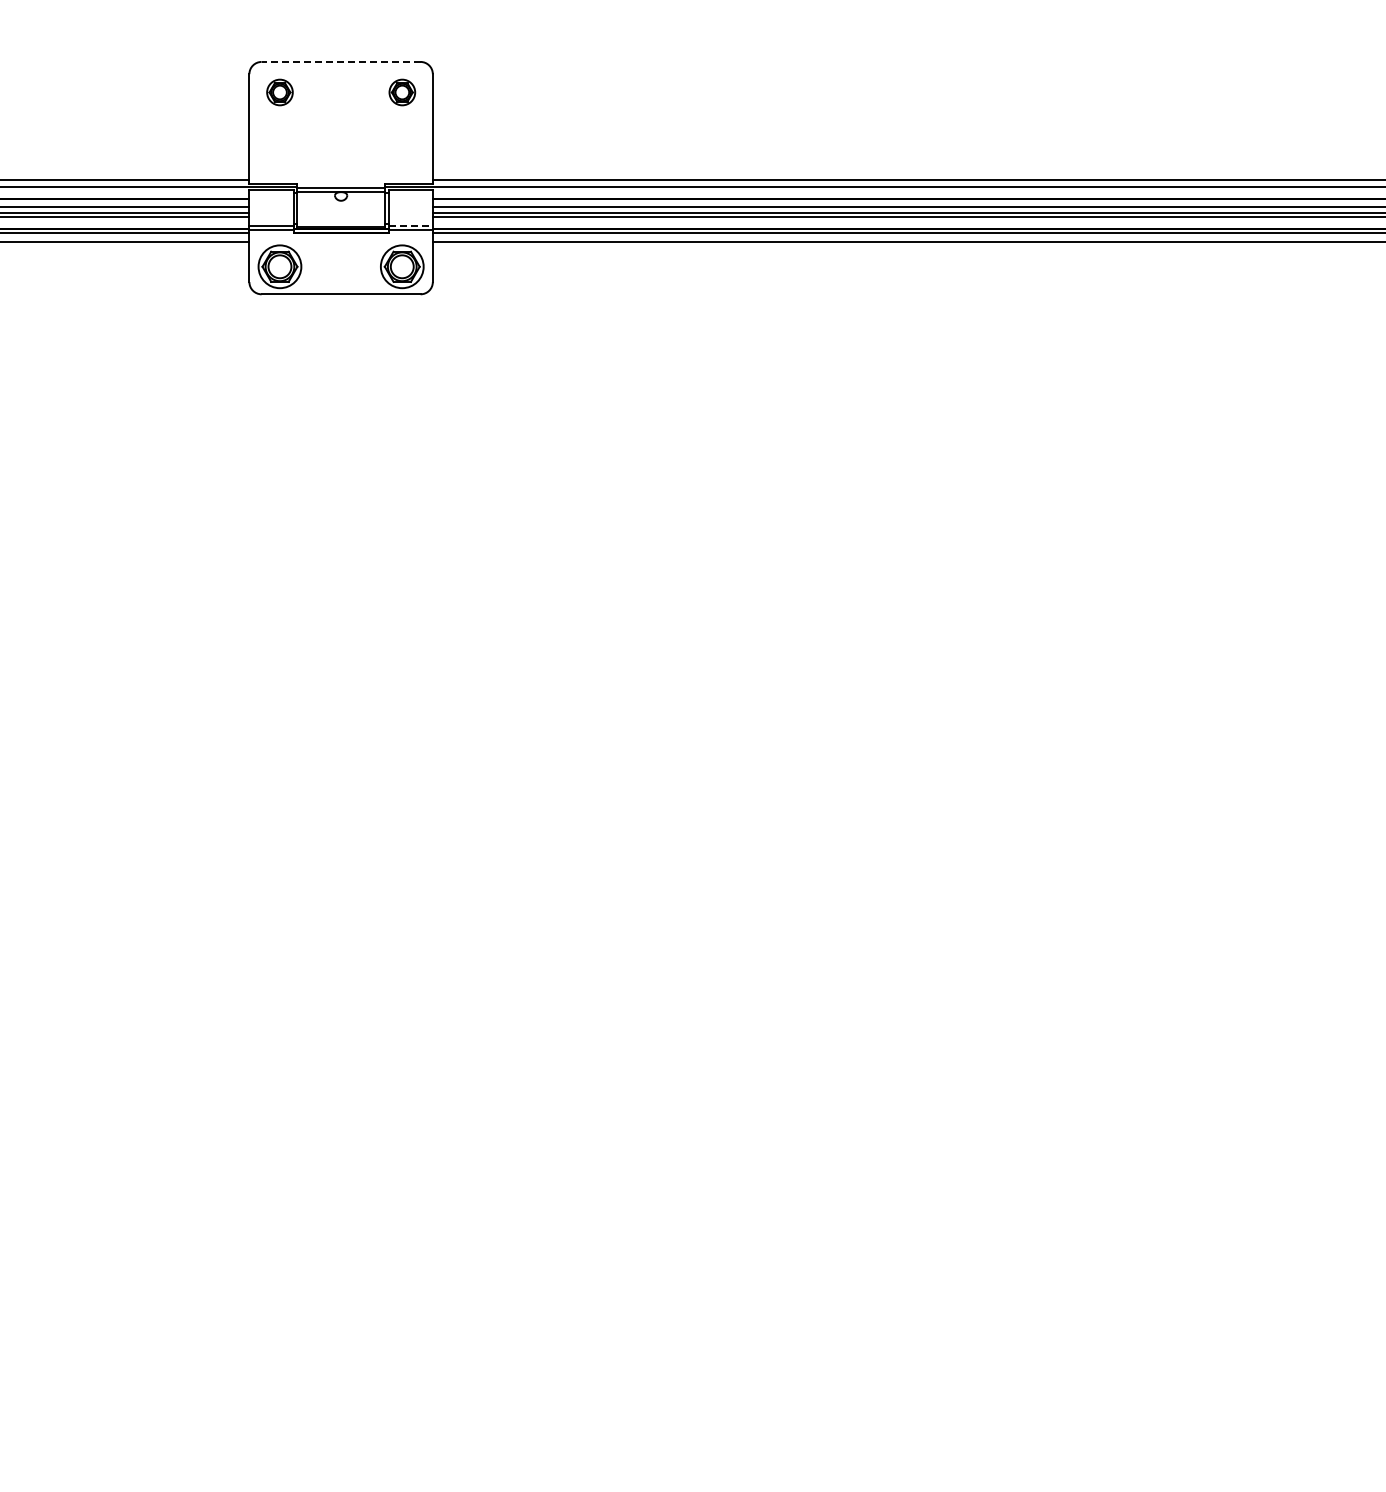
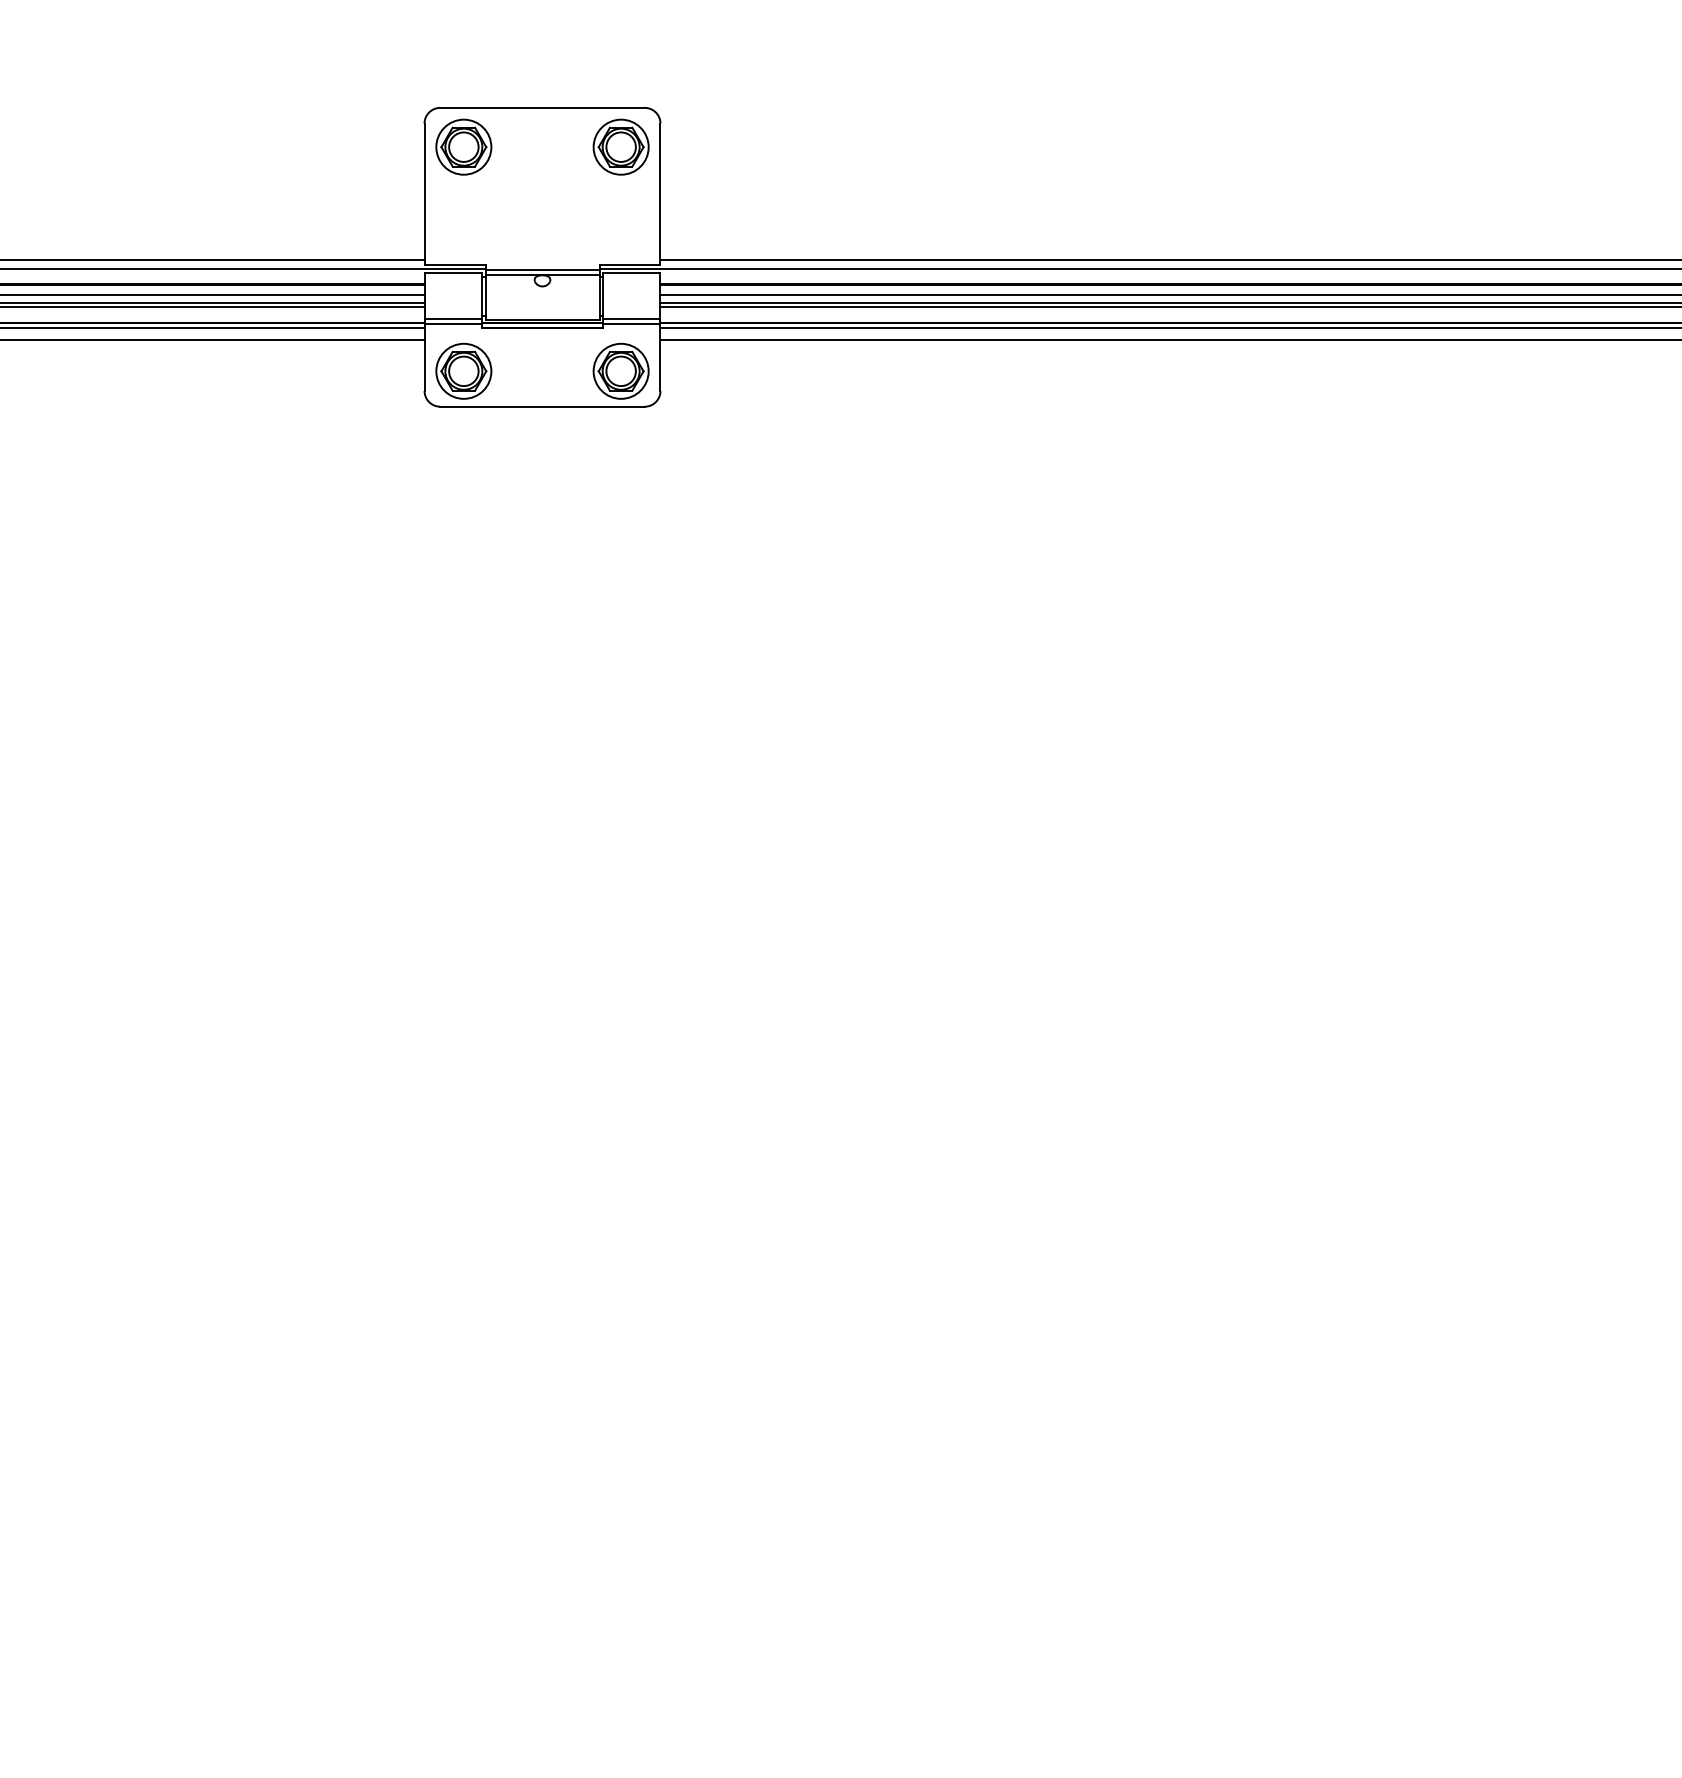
line: (340, 61) -> (541, 107), dashed -> solid
part: (279, 92) -> (463, 147), size x1.67
part: (402, 92) -> (621, 147), size x1.67
line: (411, 225) -> (633, 318), dashed -> solid

